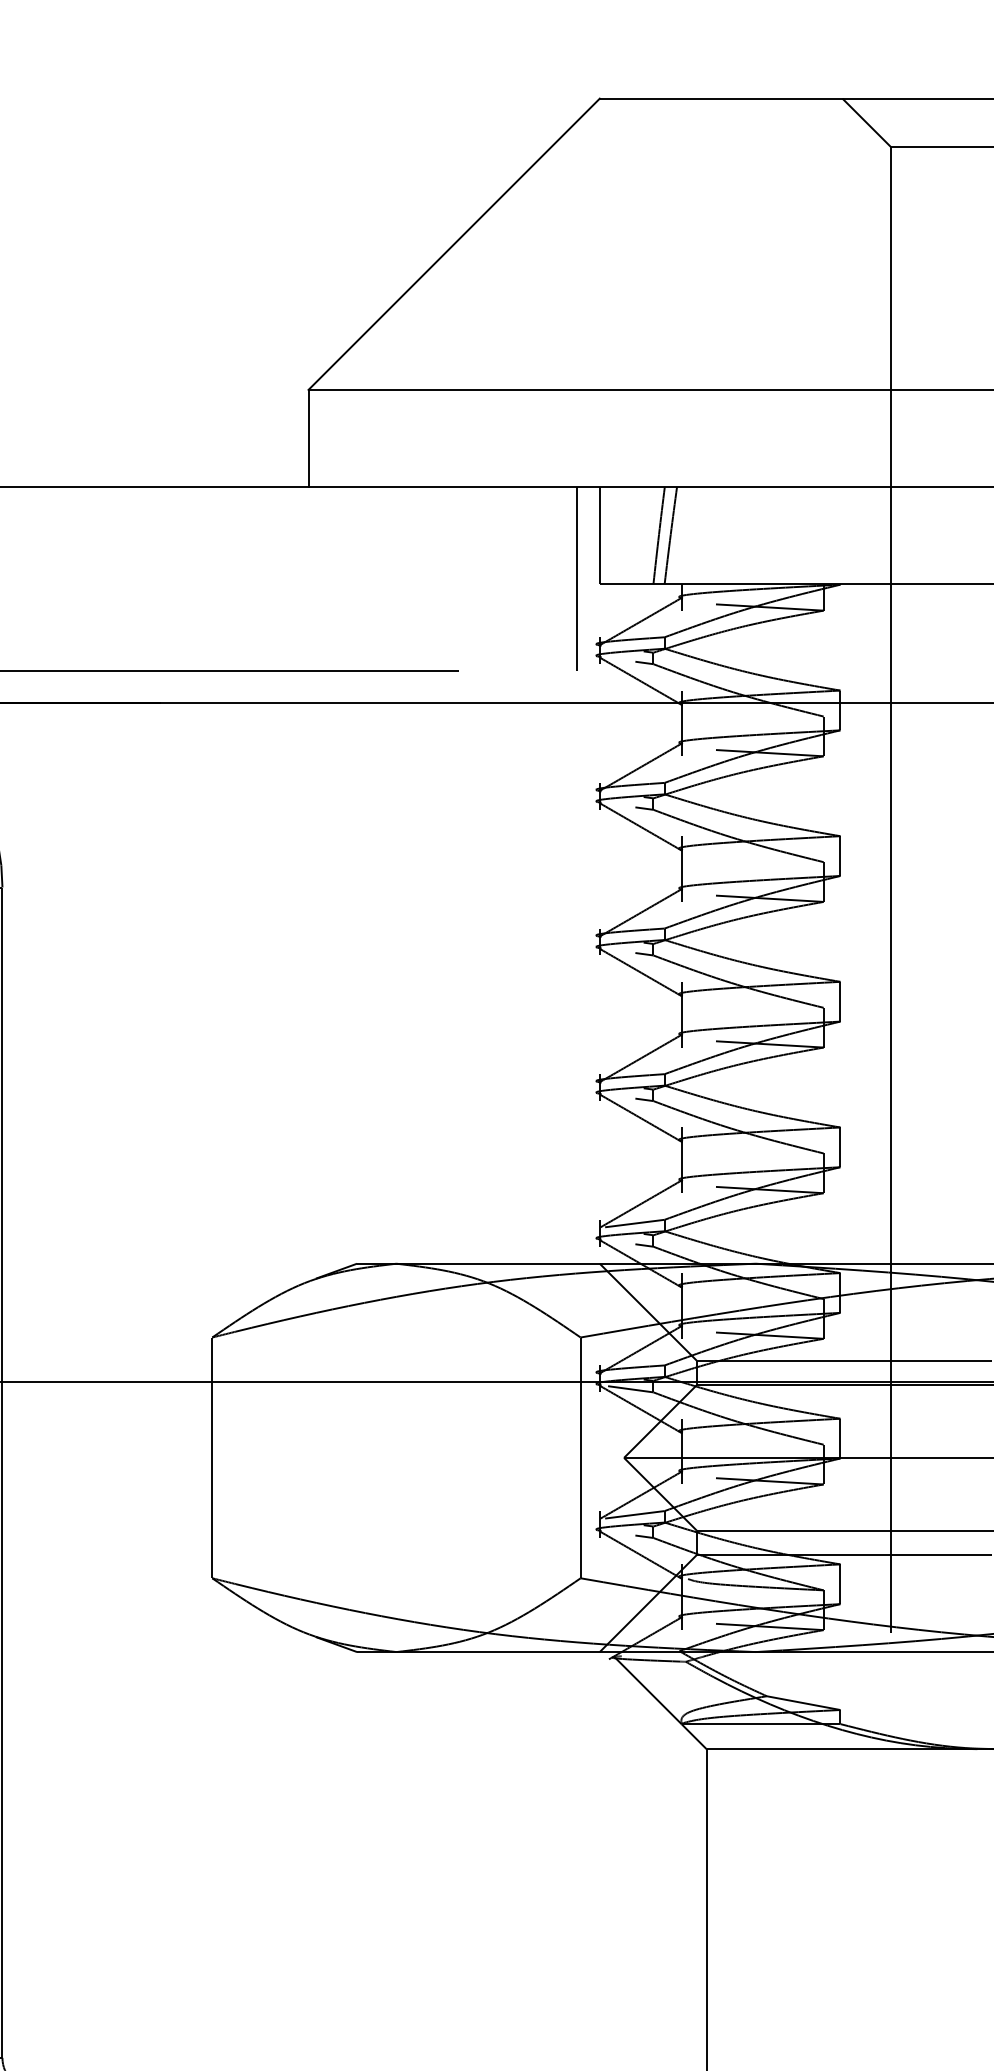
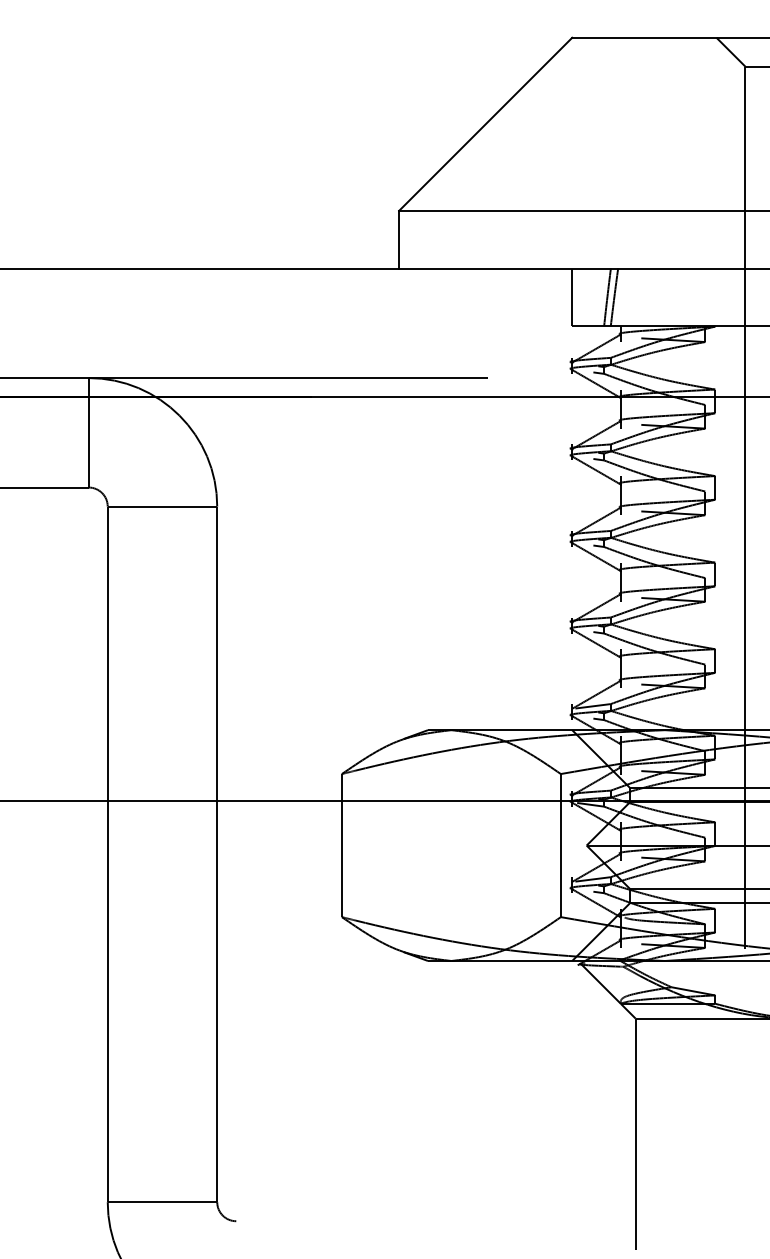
line: (576, 579) -> (558, 323), removed

